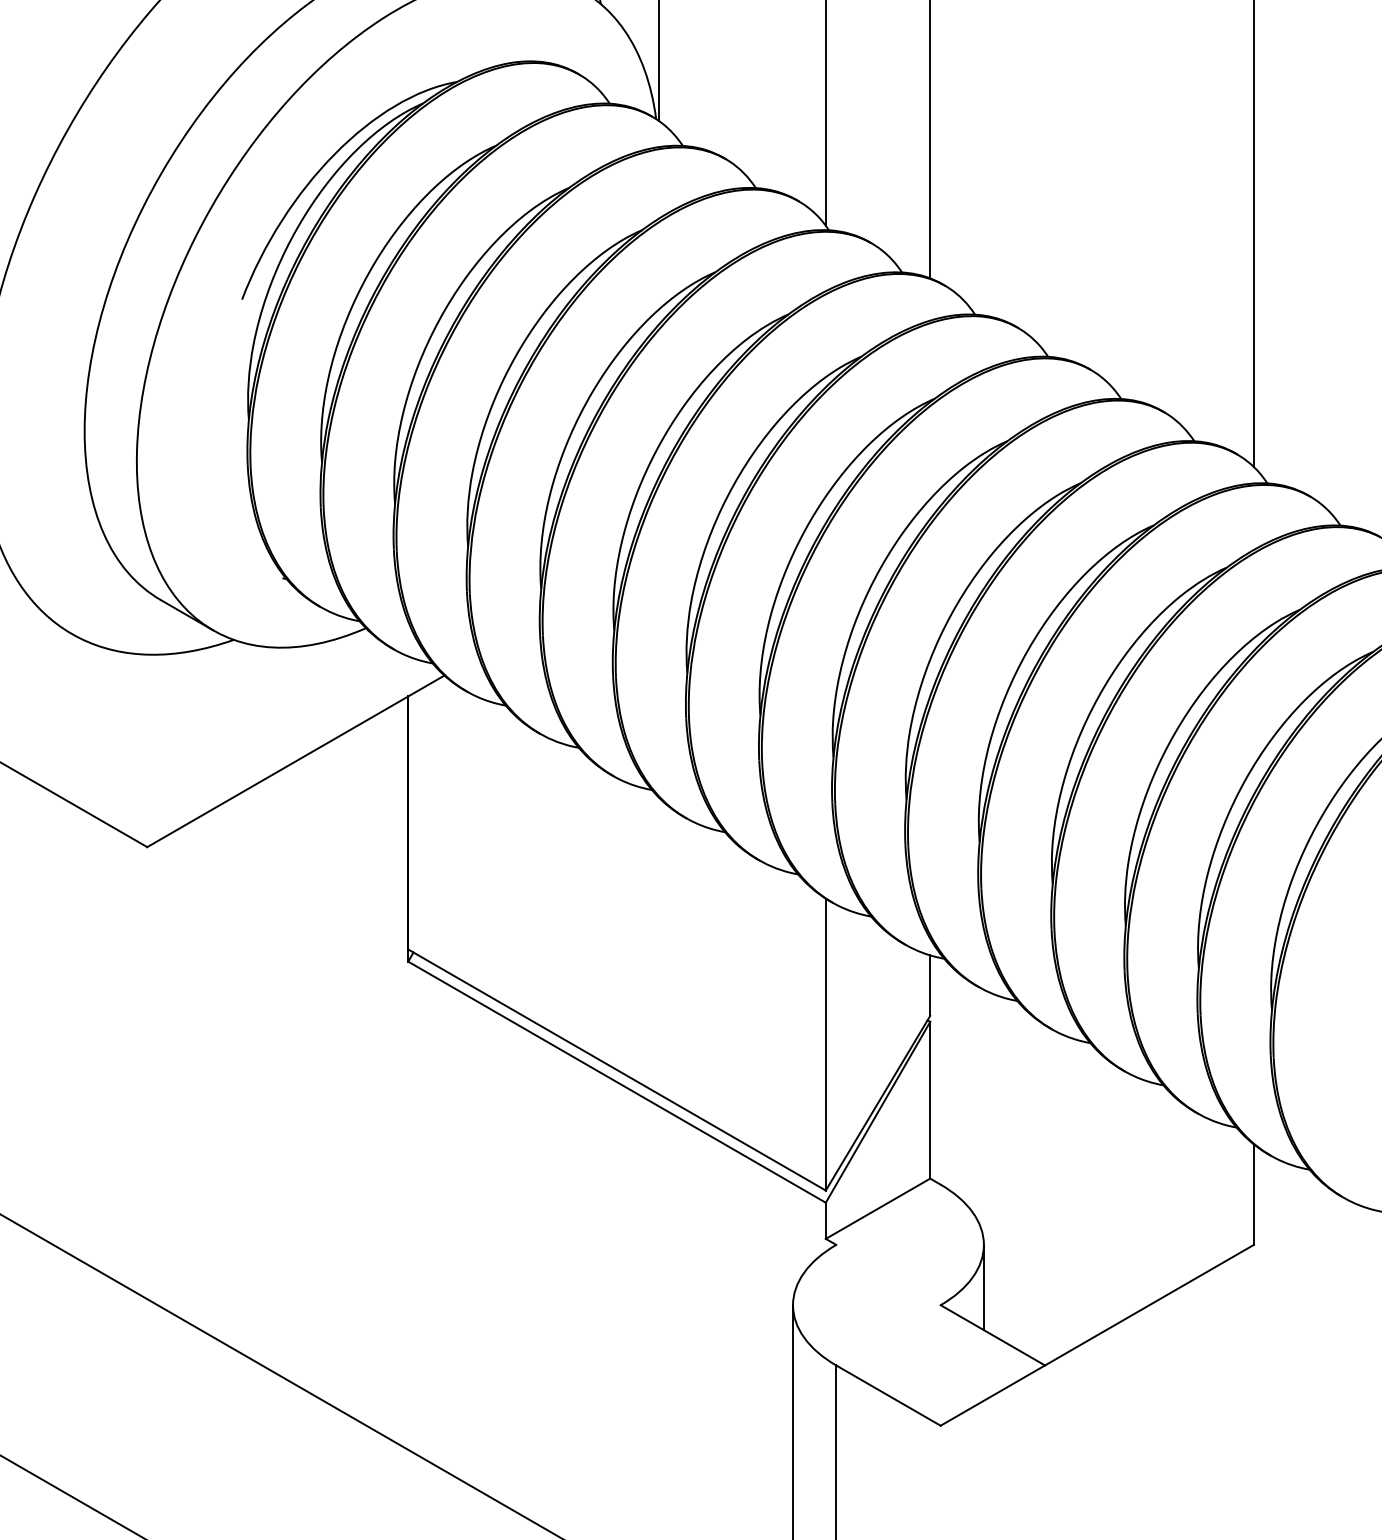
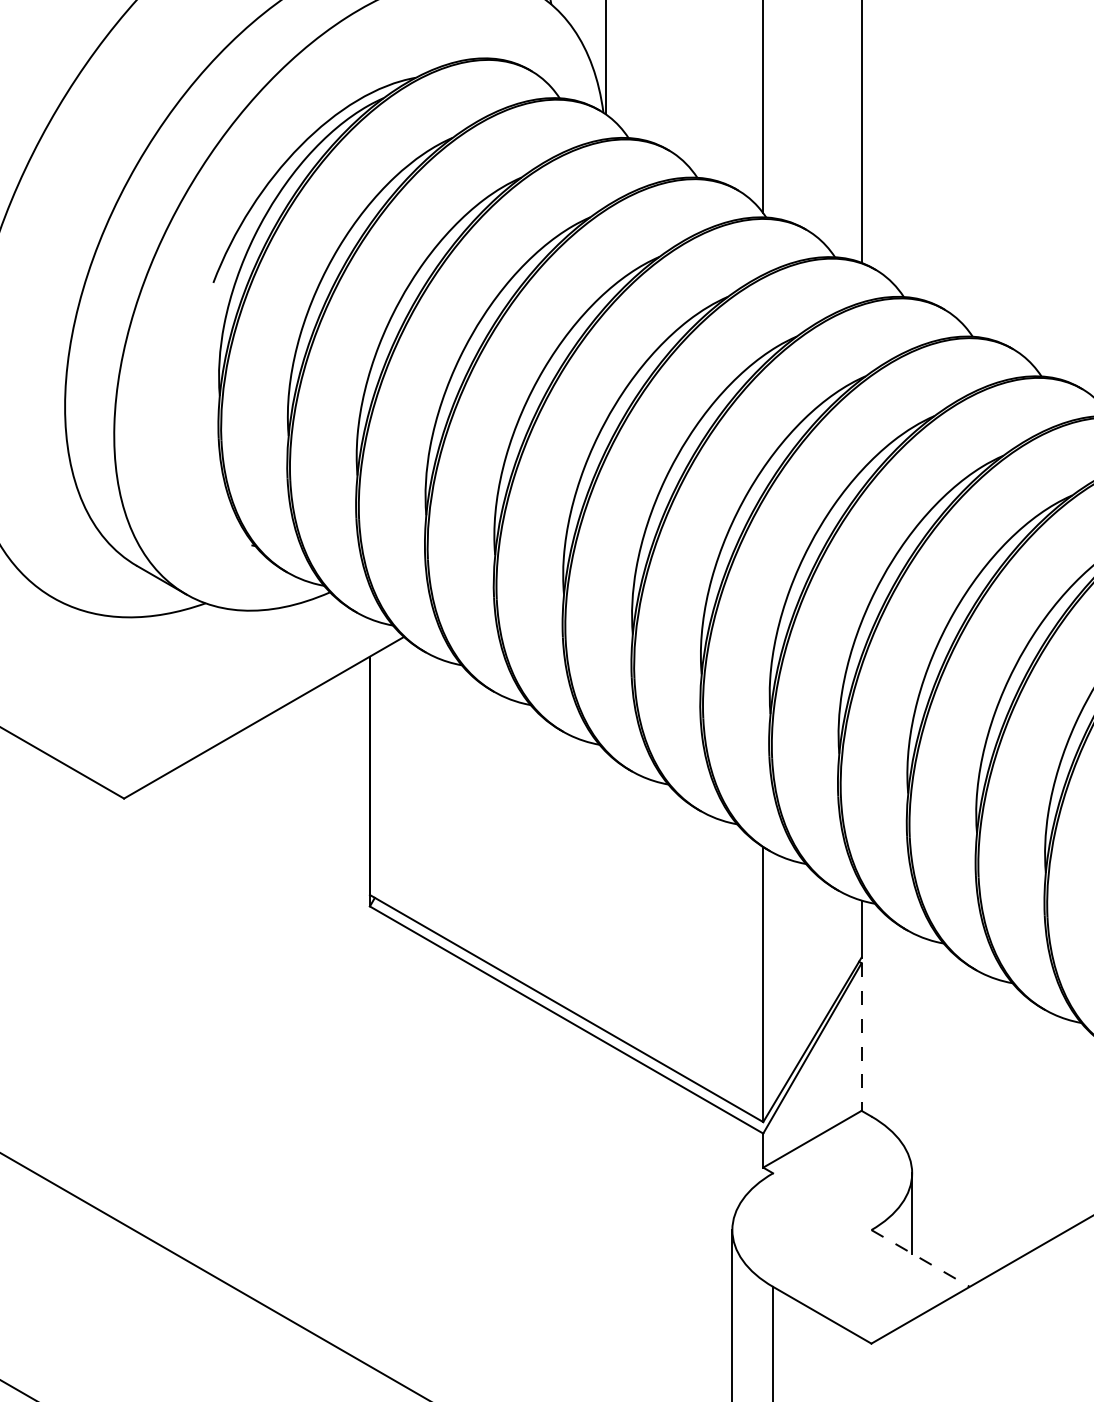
line: (930, 1100) -> (861, 1037), solid -> dashed
line: (993, 1335) -> (921, 1258), solid -> dashed

